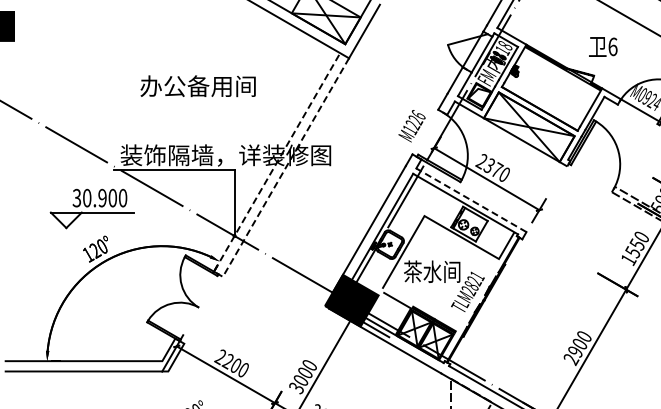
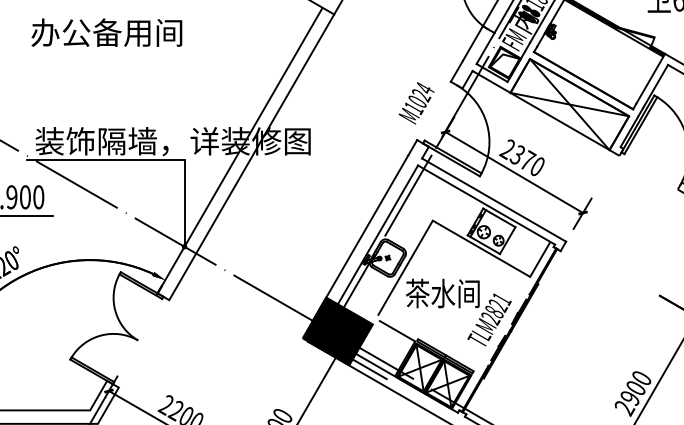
text: (197, 86) -> (106, 33), moved
text: (415, 120) -> (421, 95), M1226 -> M1024
line: (471, 200) -> (494, 200), dashed -> solid
line: (218, 274) -> (163, 297), dashed -> solid

